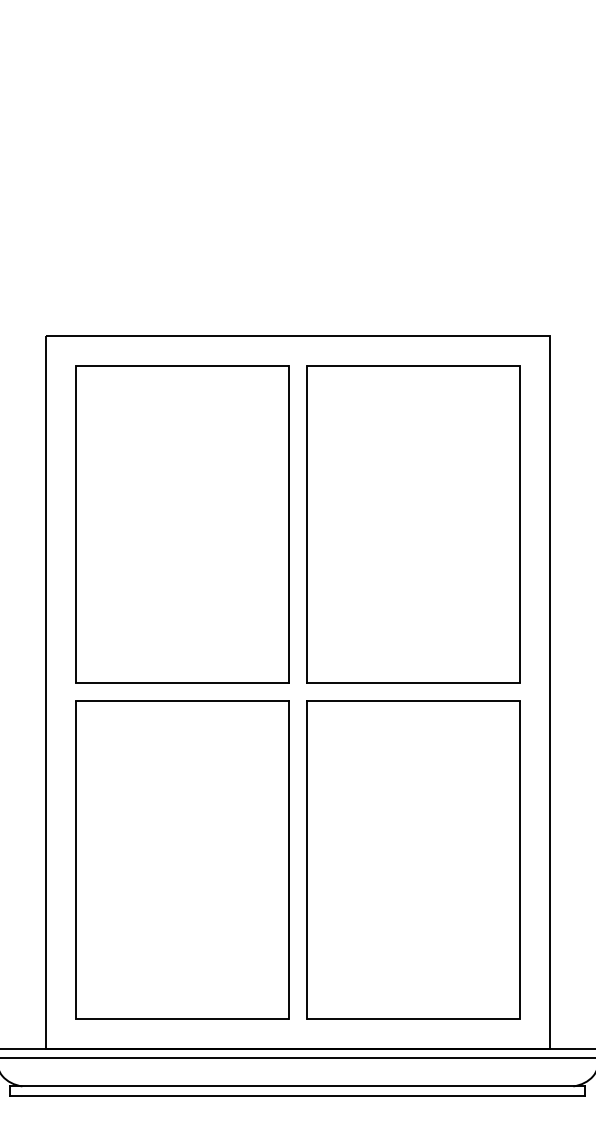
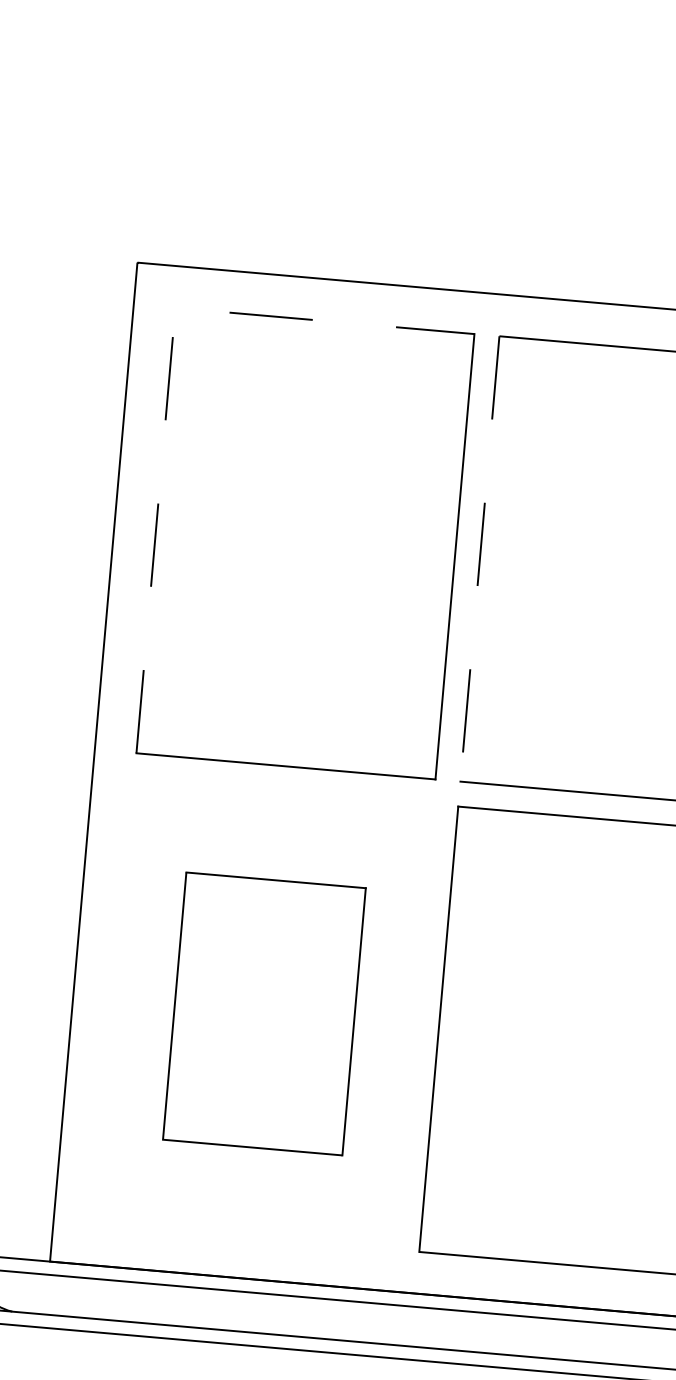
line: (75, 416) -> (168, 378), solid -> dashed
line: (306, 524) -> (479, 558), solid -> dashed
part: (182, 859) -> (264, 1013), size x0.6

